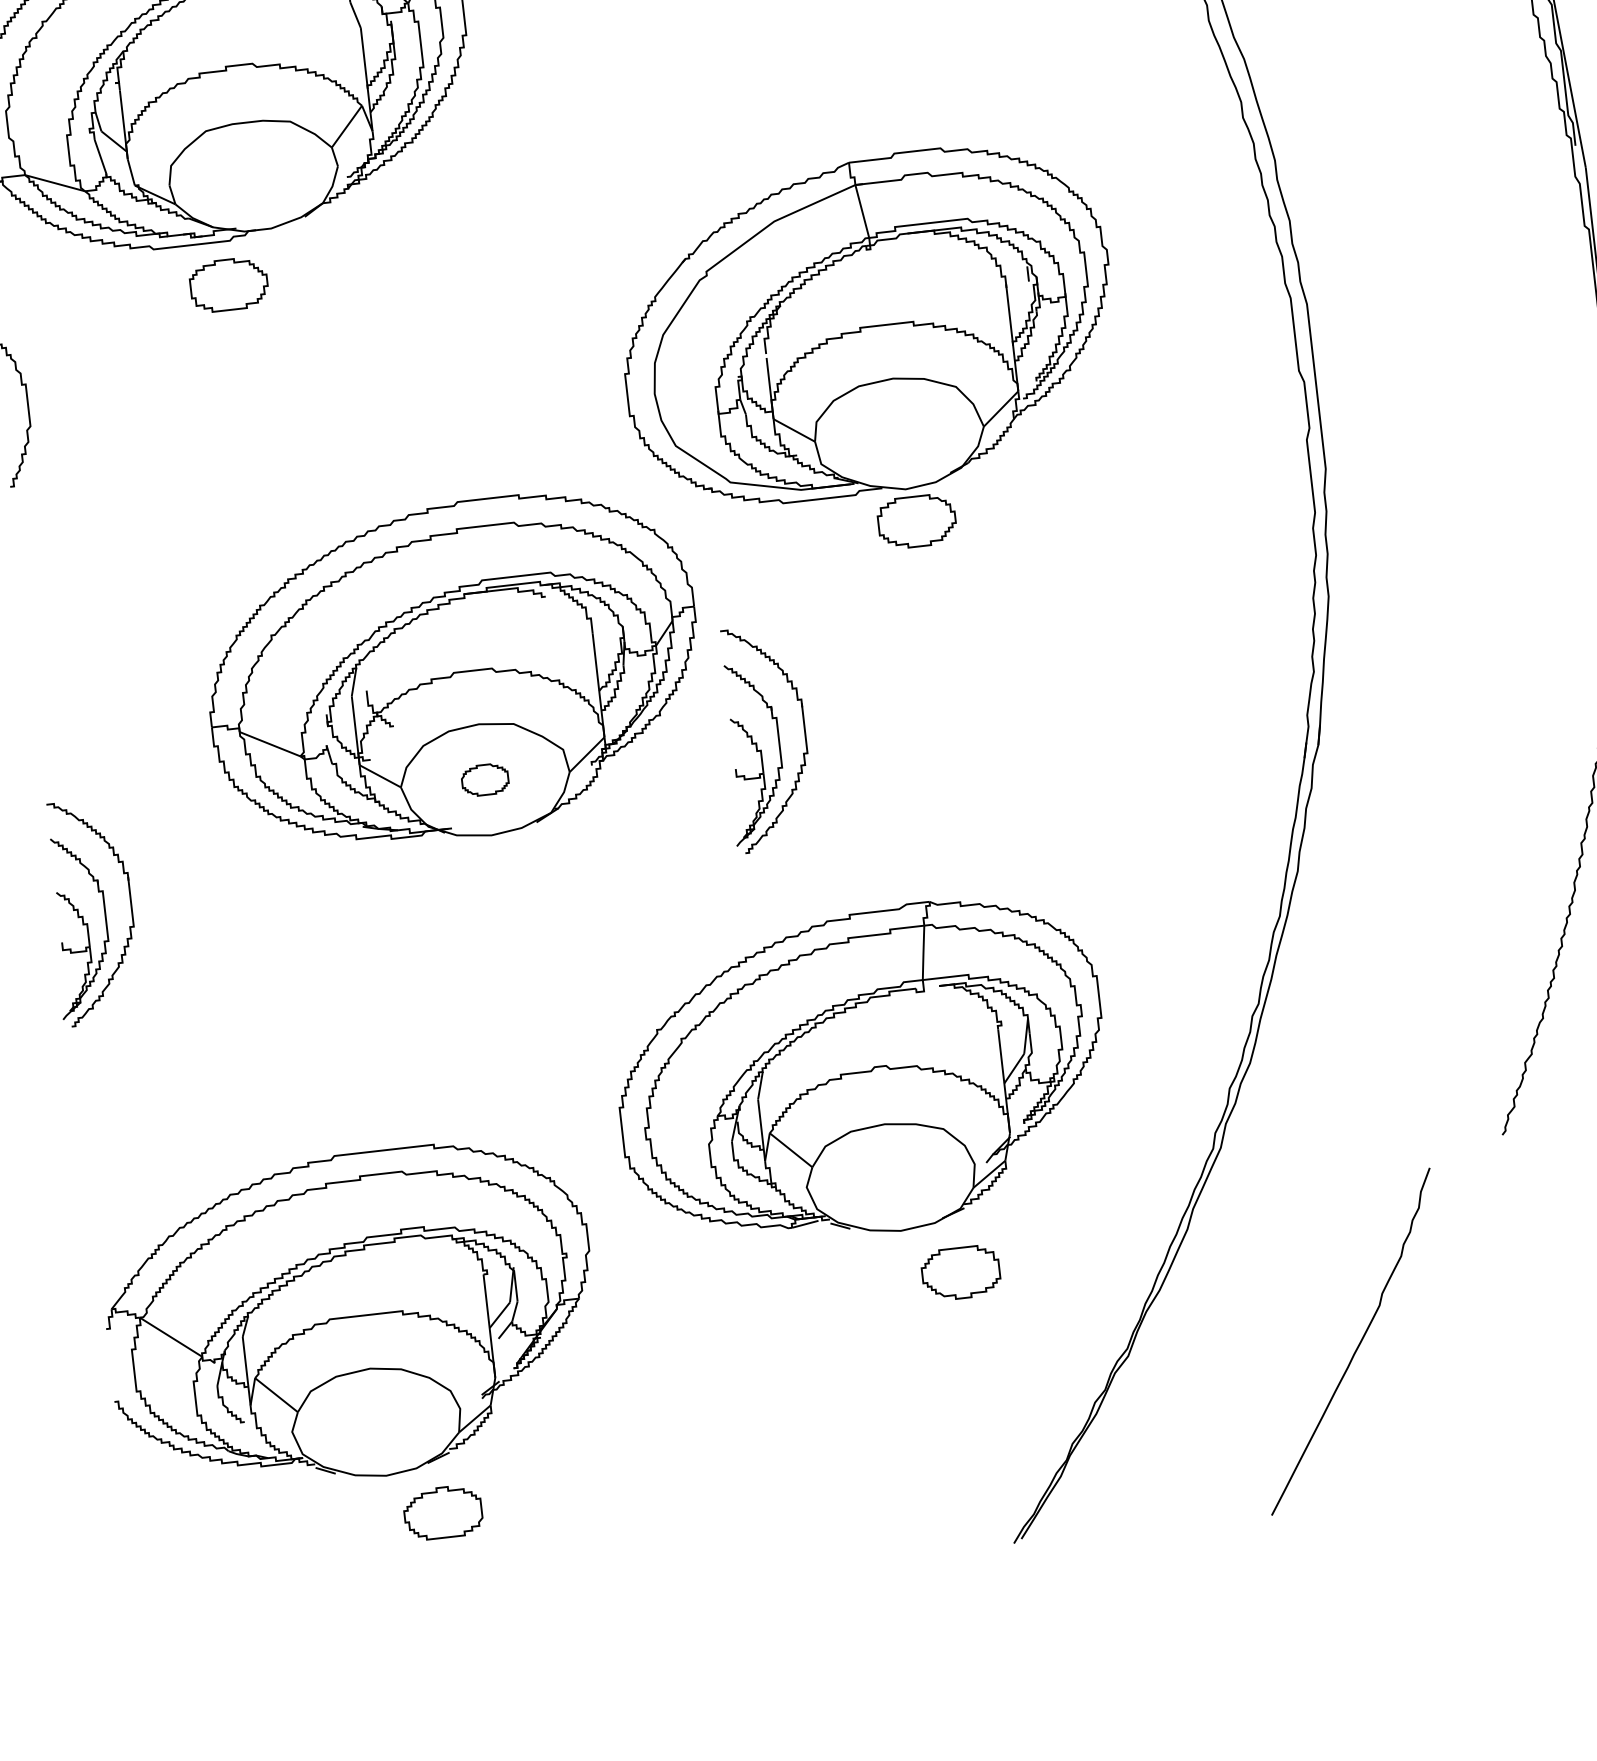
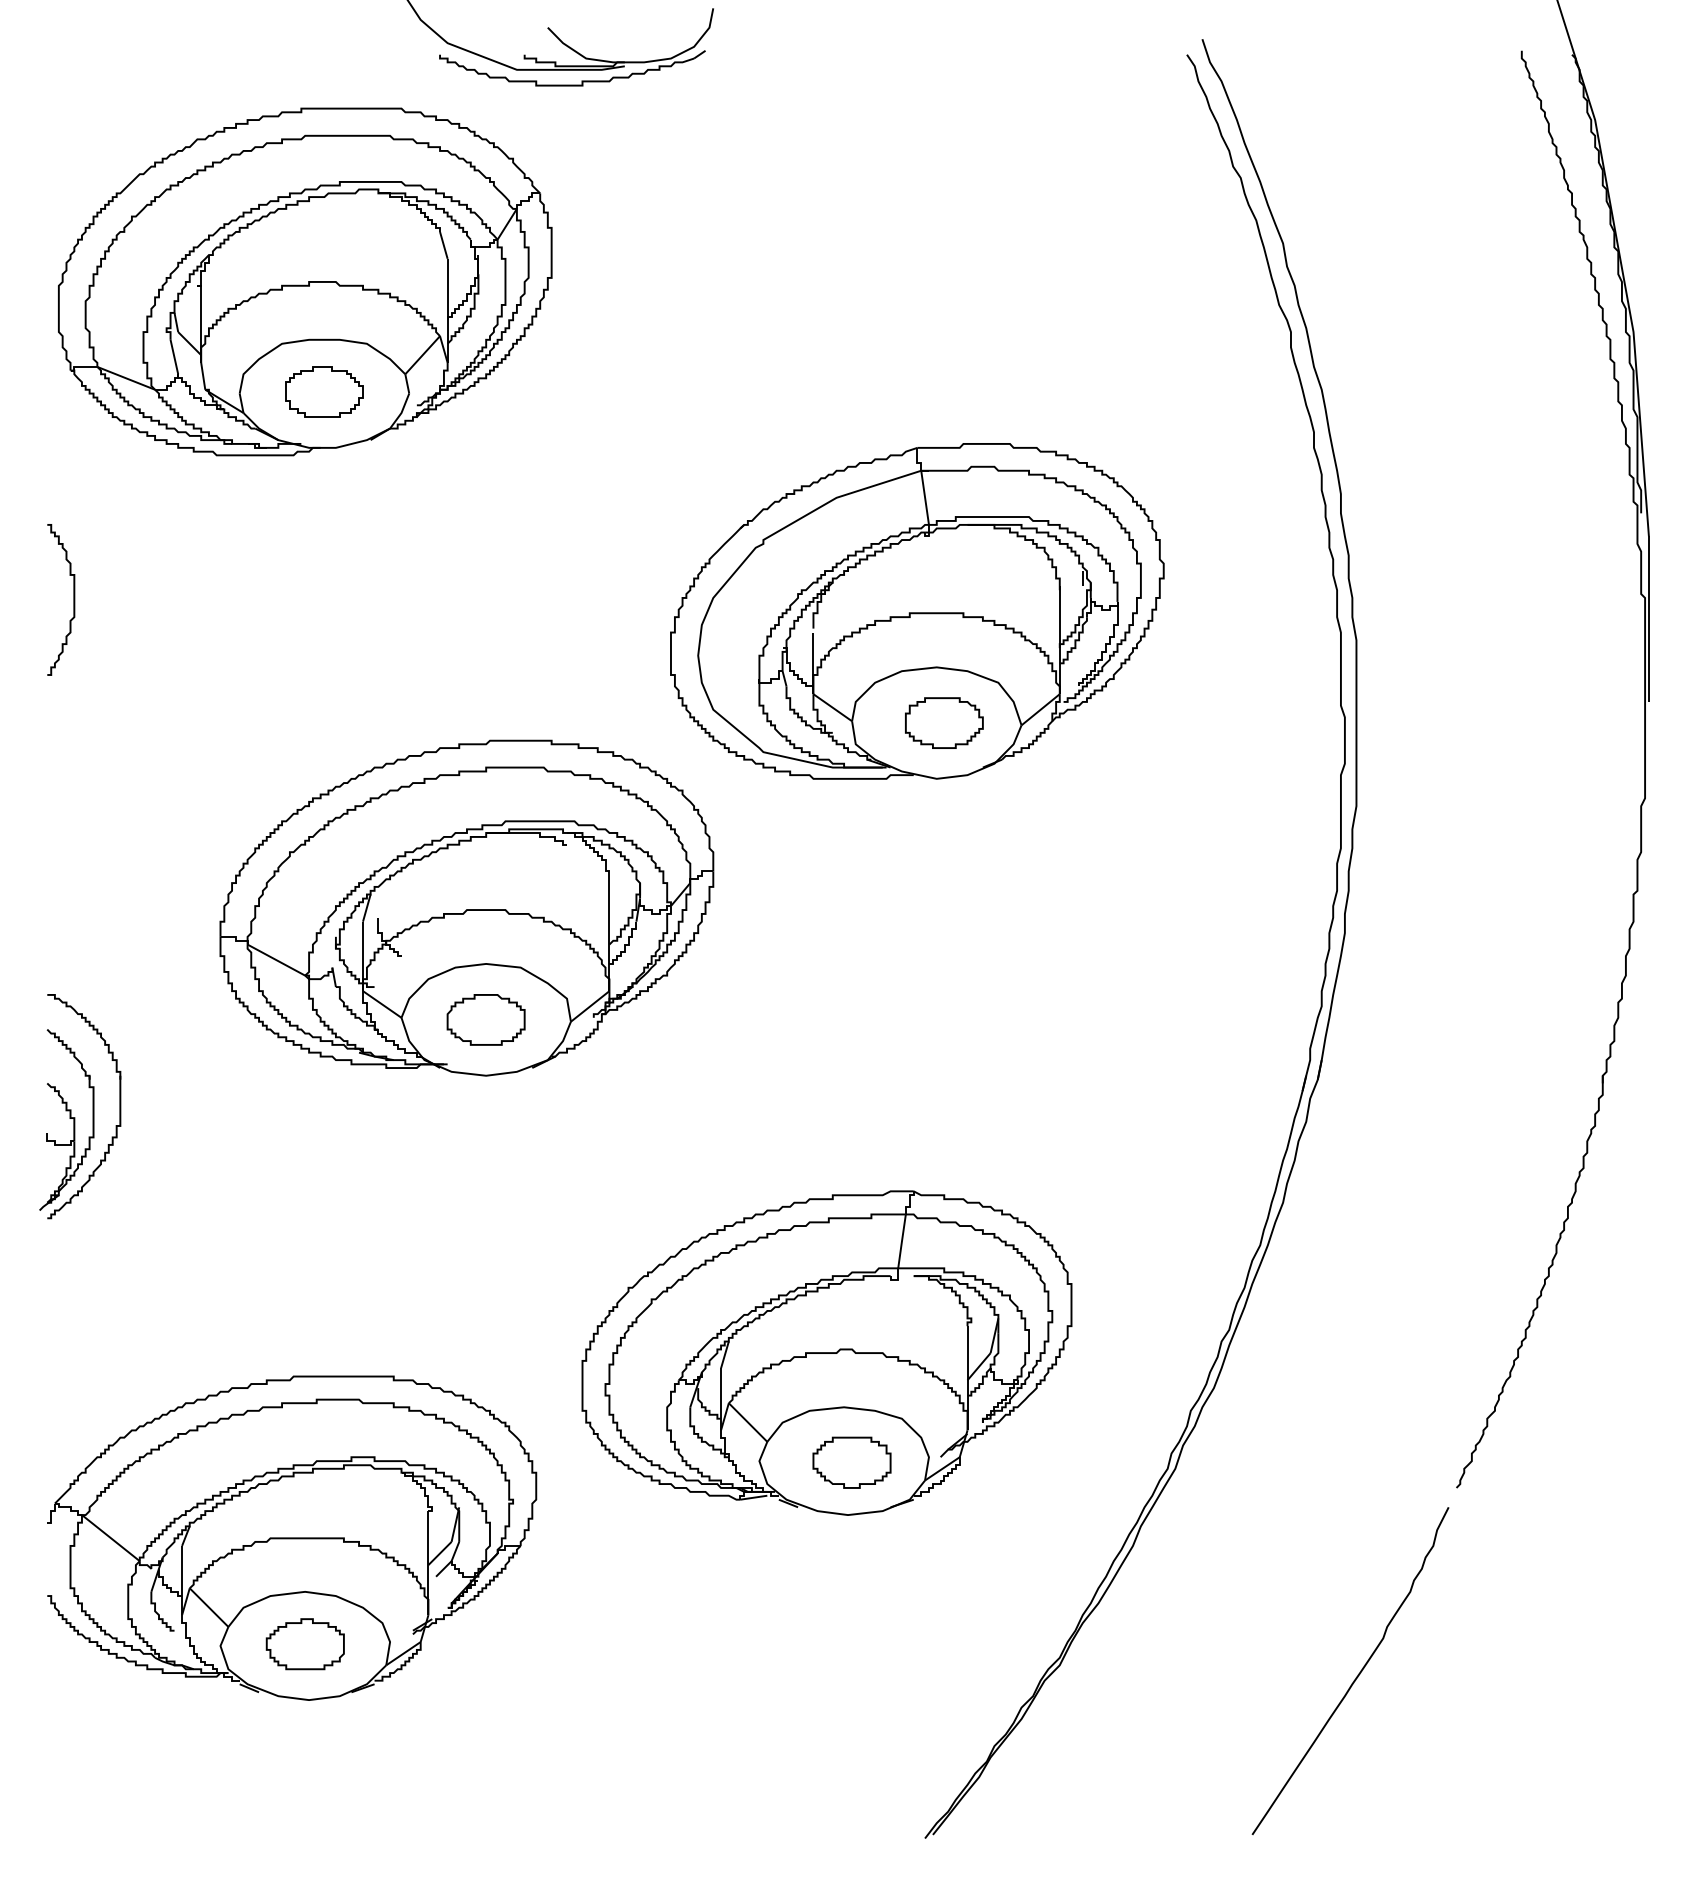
part: (228, 284) -> (324, 391), moved
part: (917, 520) -> (944, 722), moved
part: (757, 742) -> (760, 1013), removed
part: (484, 779) -> (485, 1019), size x1.67
part: (960, 1272) -> (851, 1462), moved
curve: (1357, 1346) -> (1356, 1676), moved
part: (442, 1513) -> (304, 1644), moved

